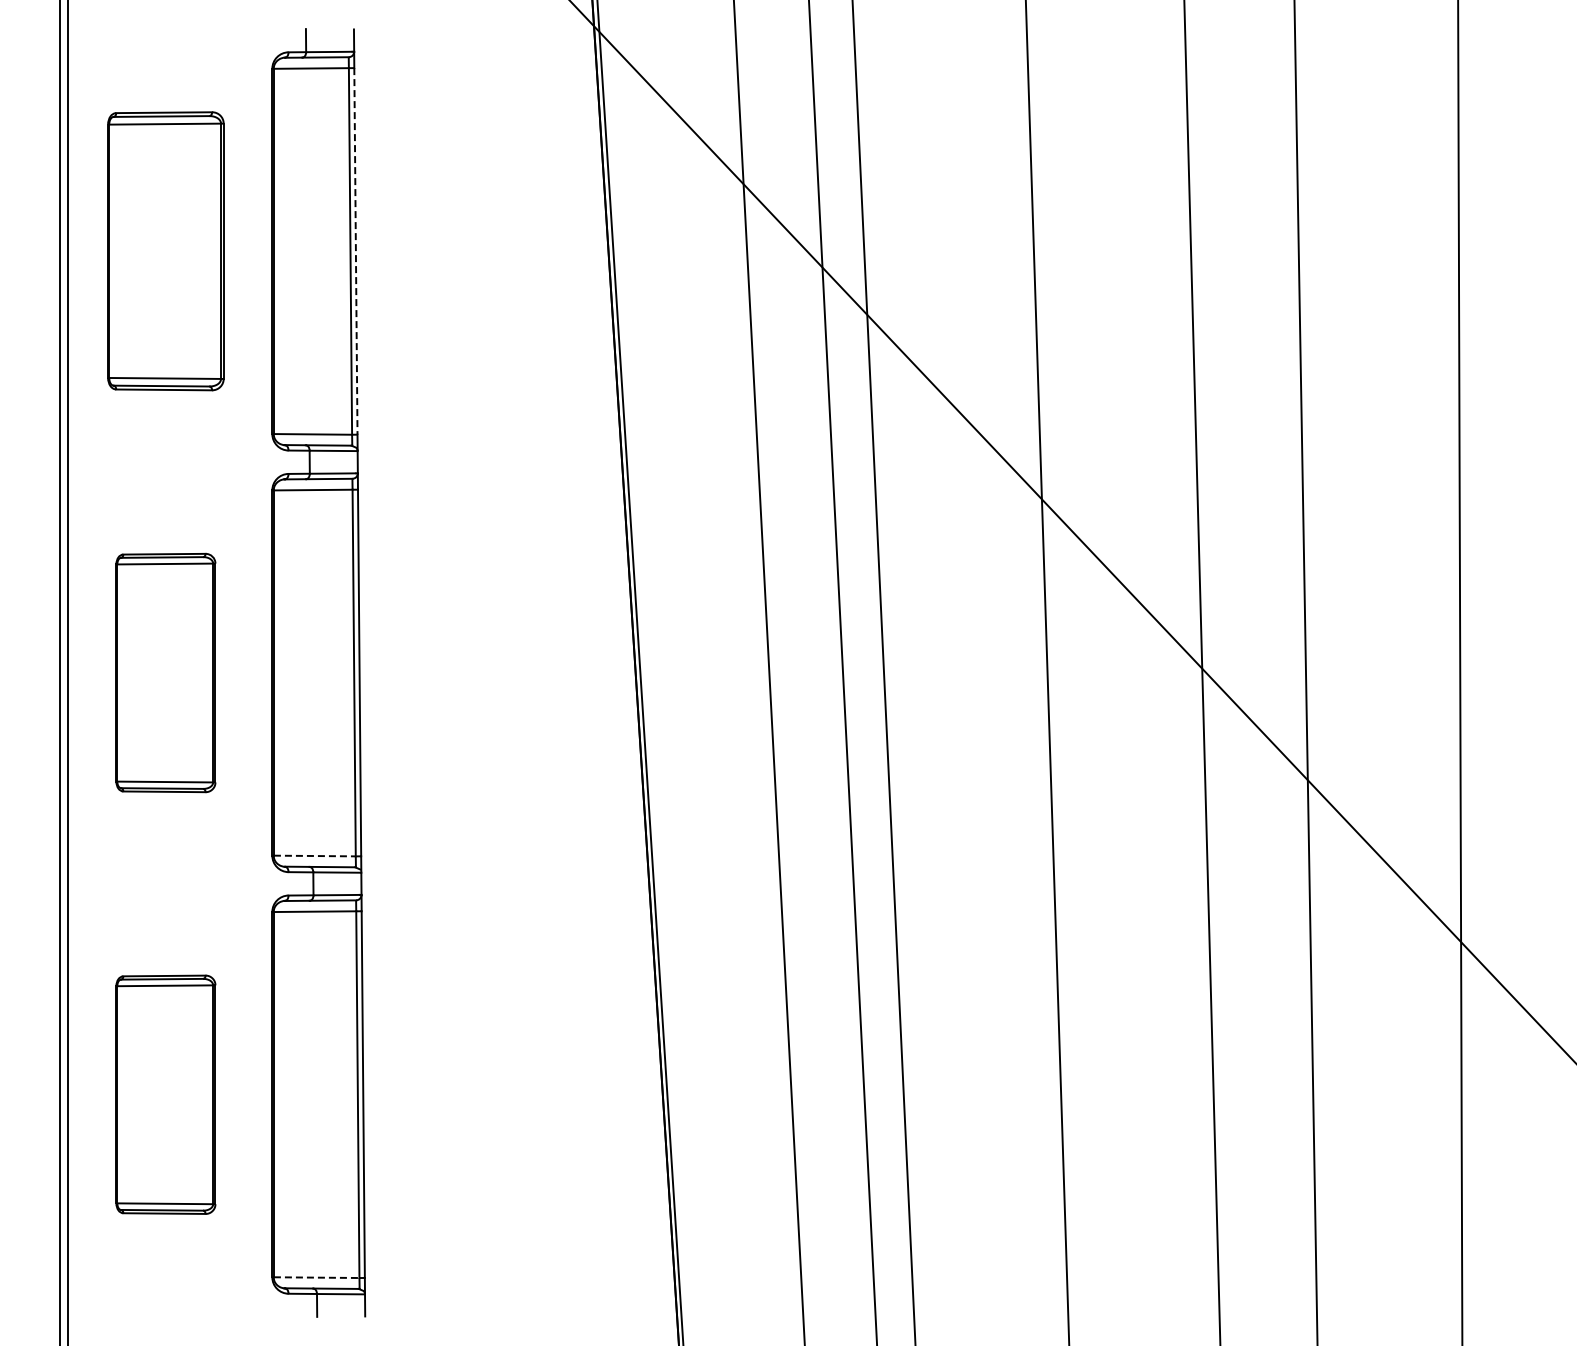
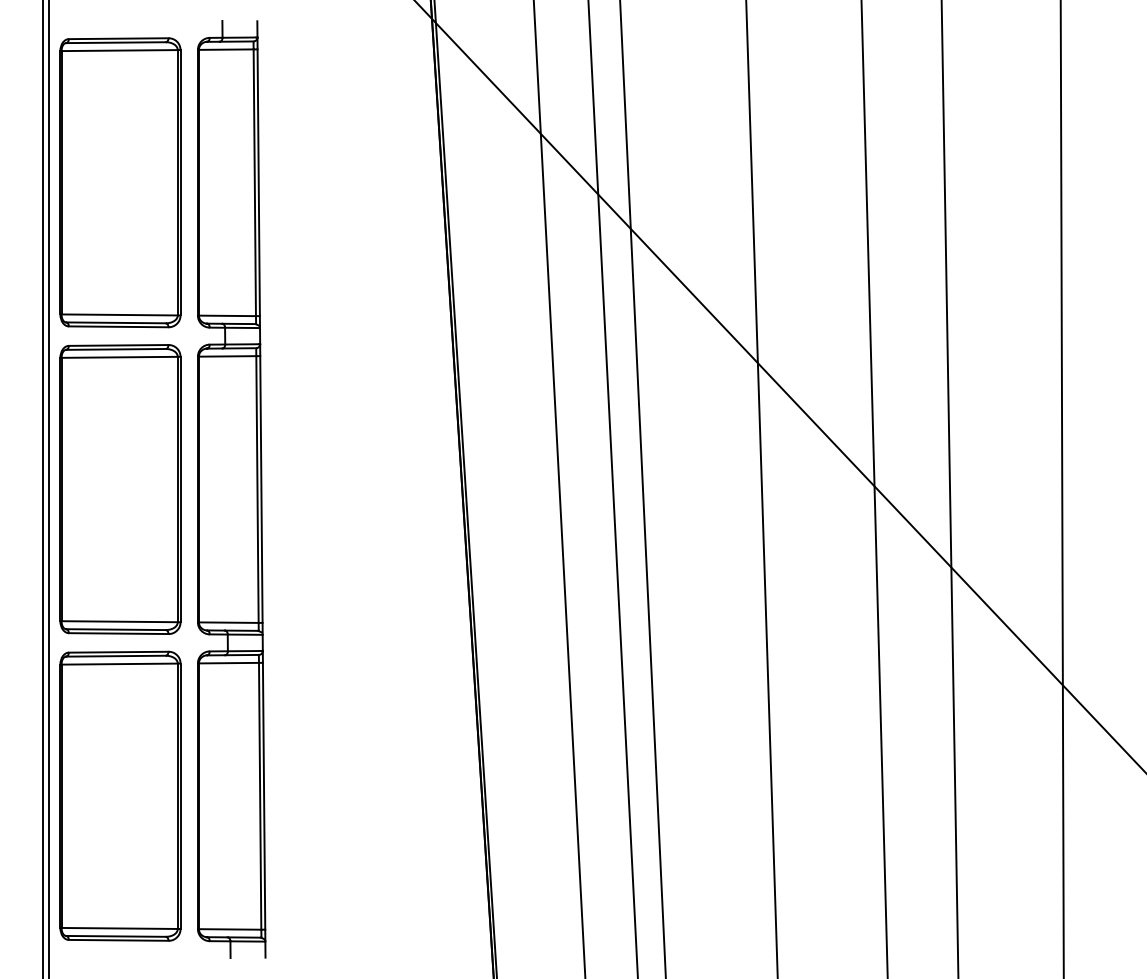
part: (165, 250) -> (120, 182), size x1.43
line: (355, 251) -> (258, 182), dashed -> solid
part: (165, 672) -> (120, 489), size x1.67
line: (314, 856) -> (228, 623), dashed -> solid
part: (165, 1094) -> (120, 796), size x1.67
line: (316, 1277) -> (230, 929), dashed -> solid

